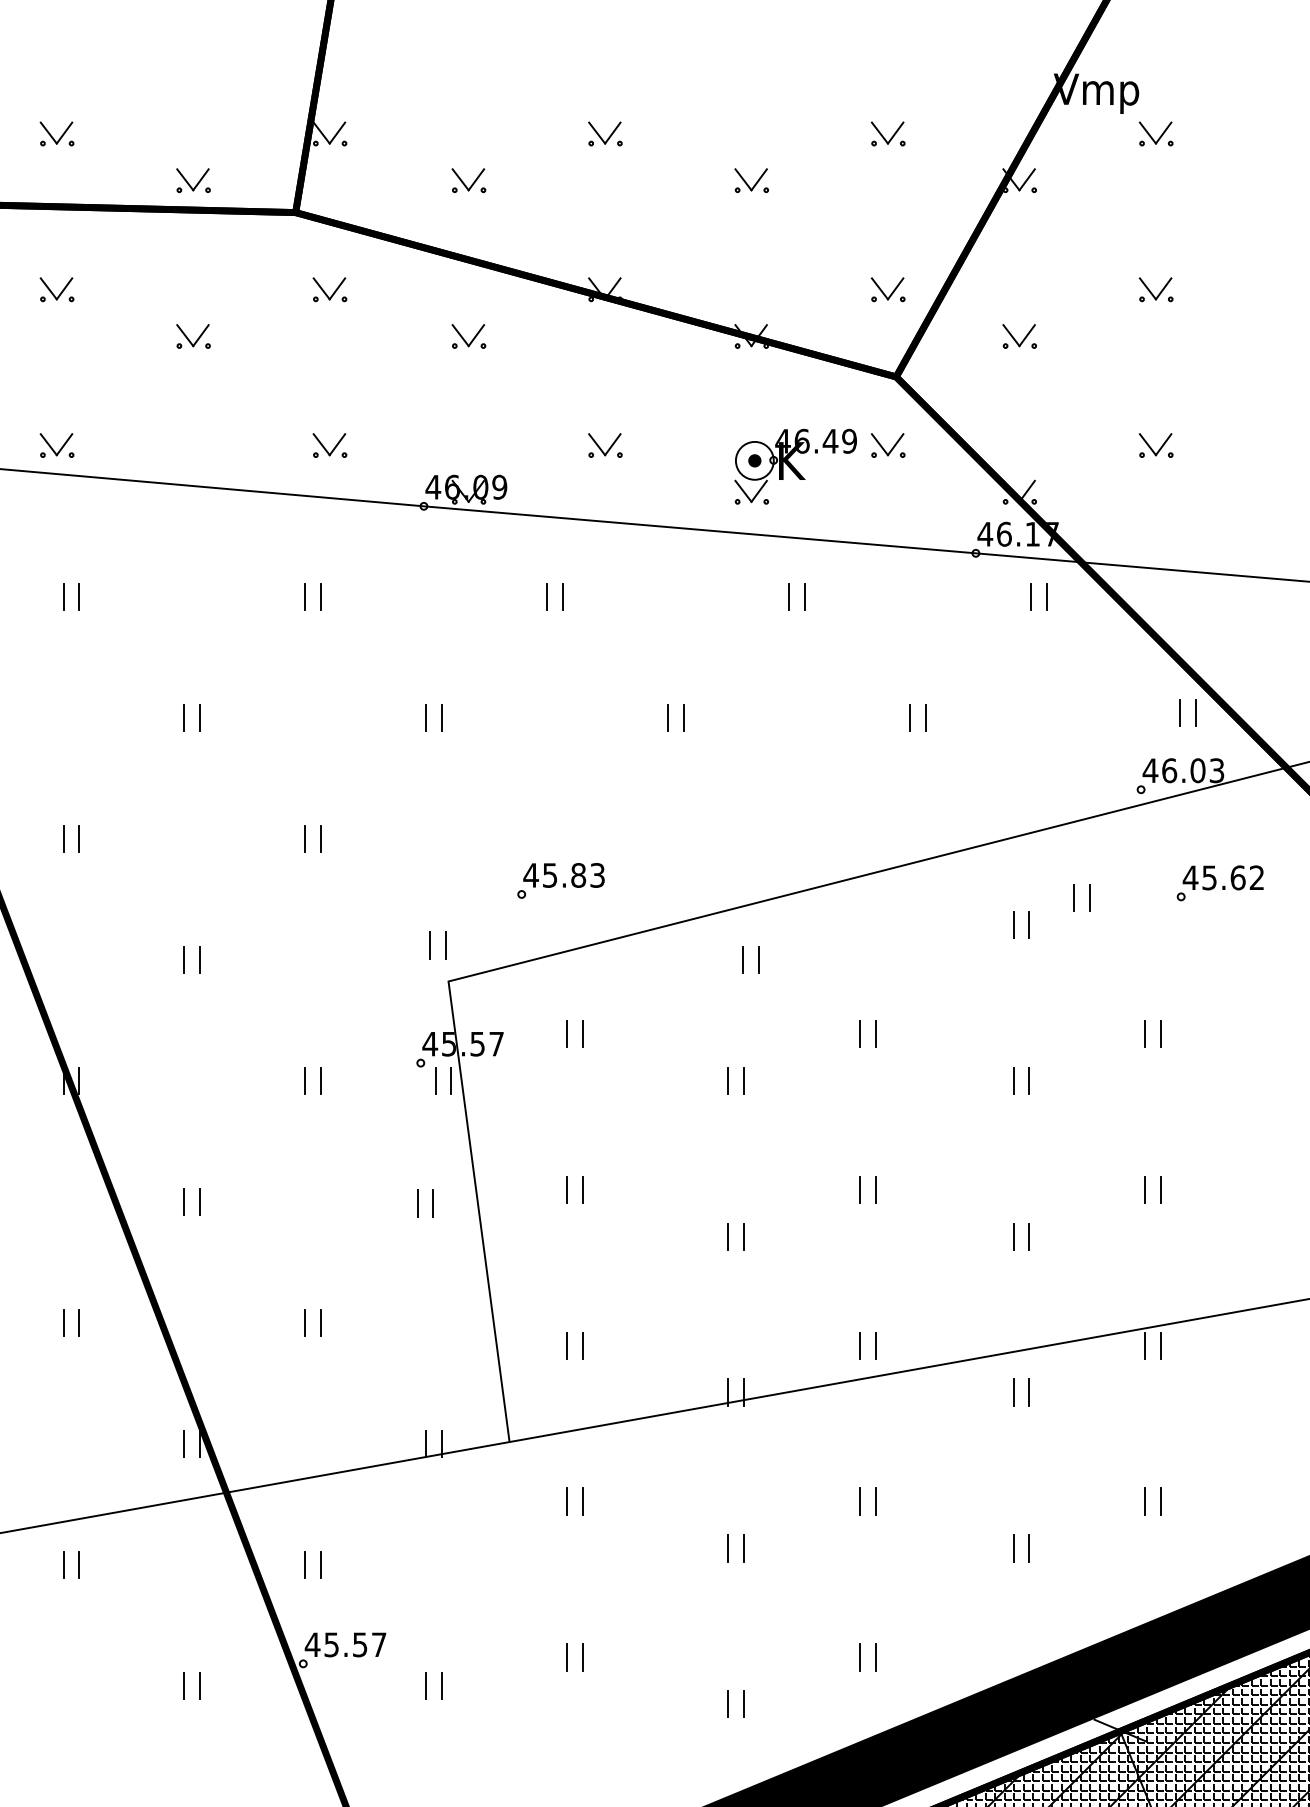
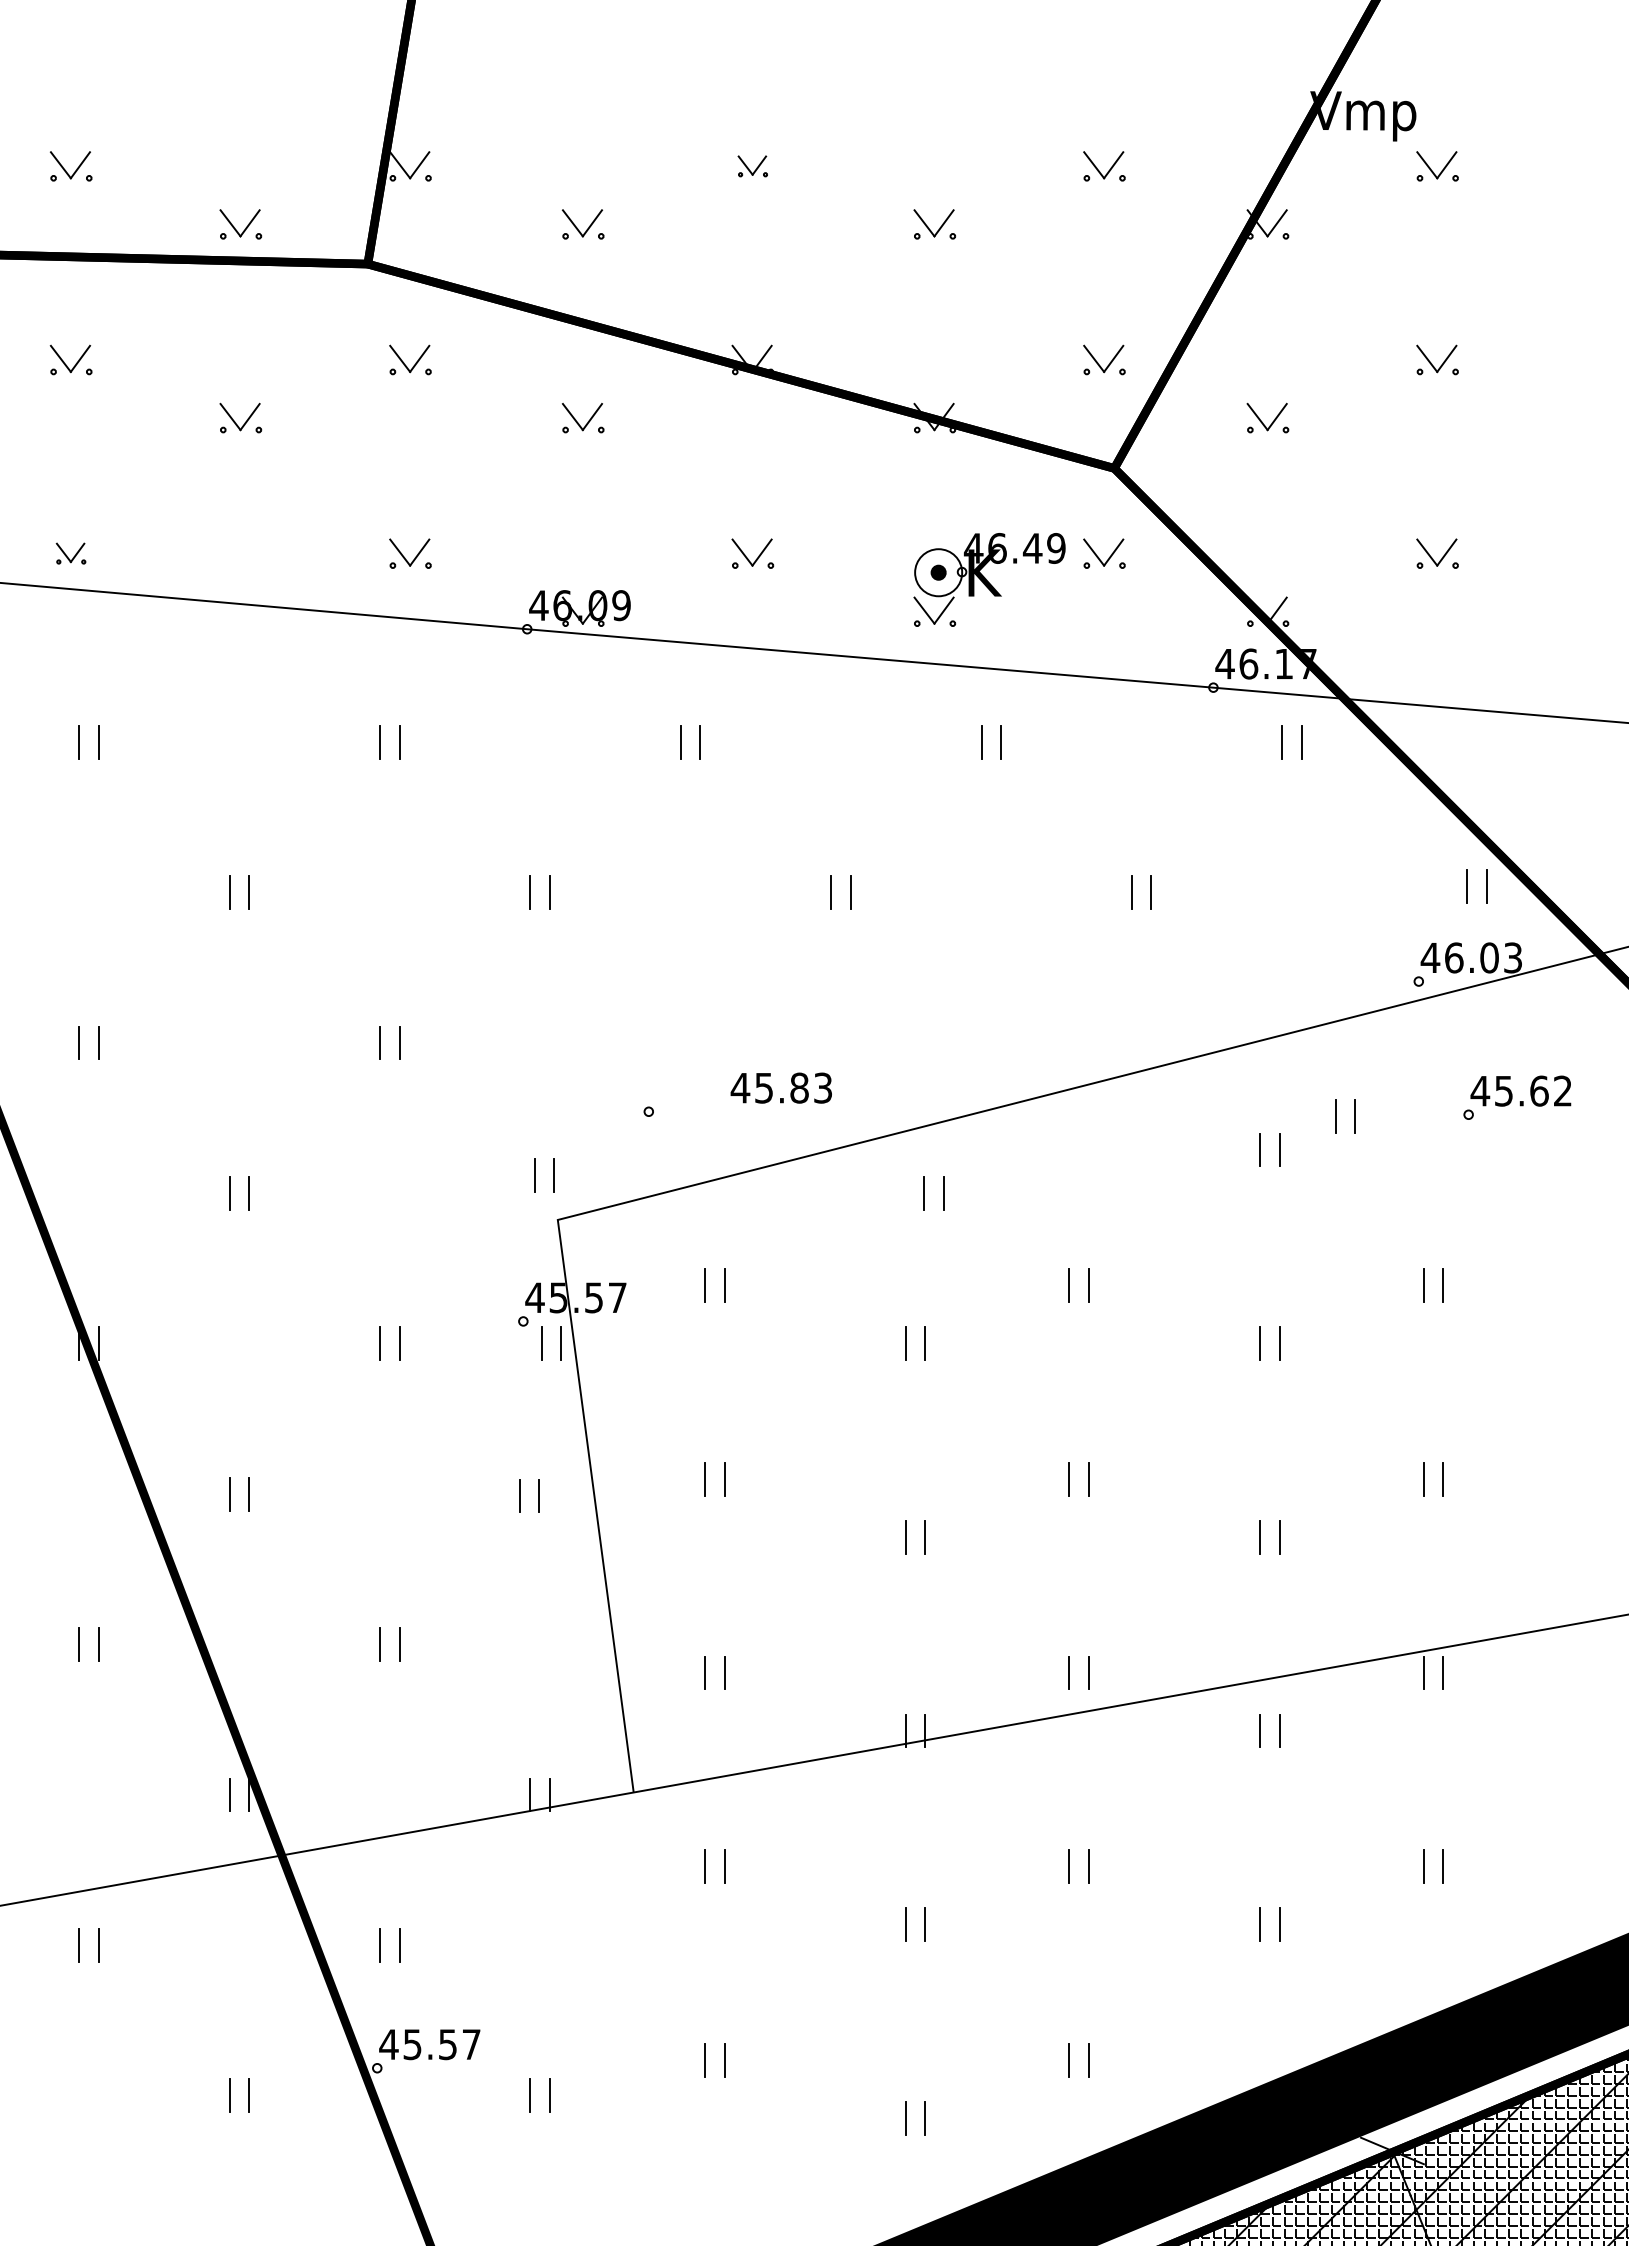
part: (605, 134) -> (752, 166), size x0.7
part: (56, 445) -> (70, 553), size x0.7
text: (563, 874) -> (780, 1087), moved

